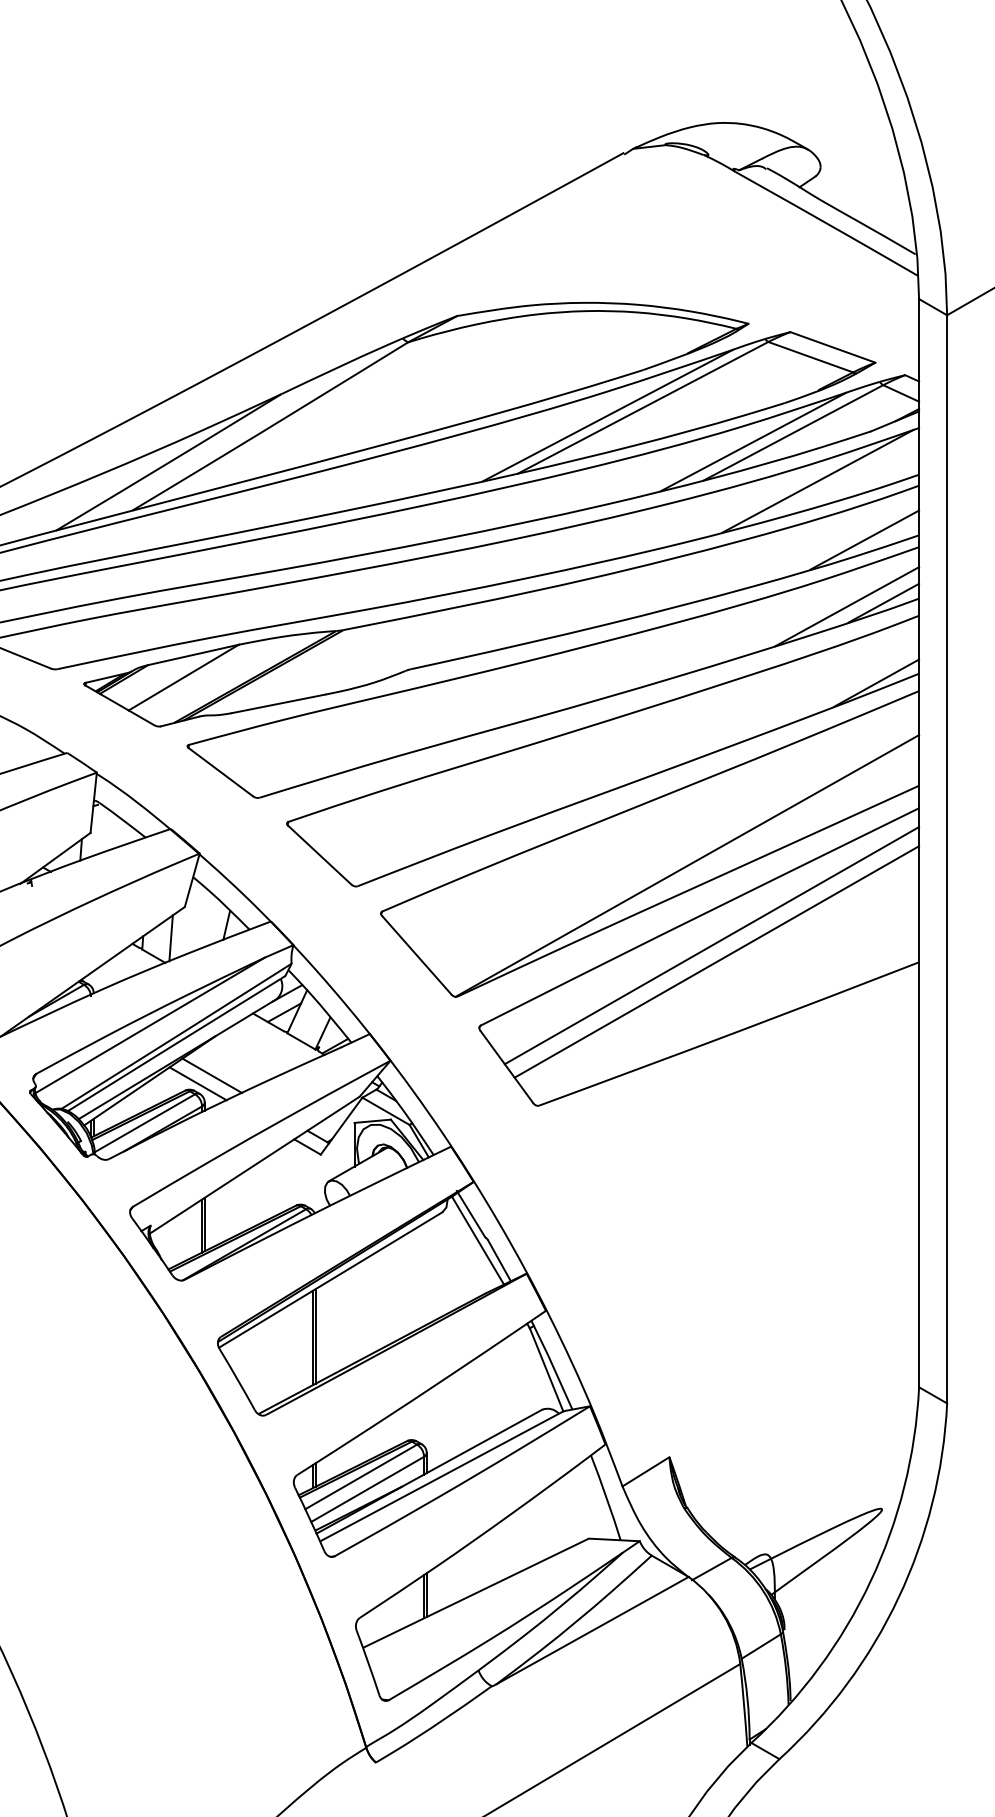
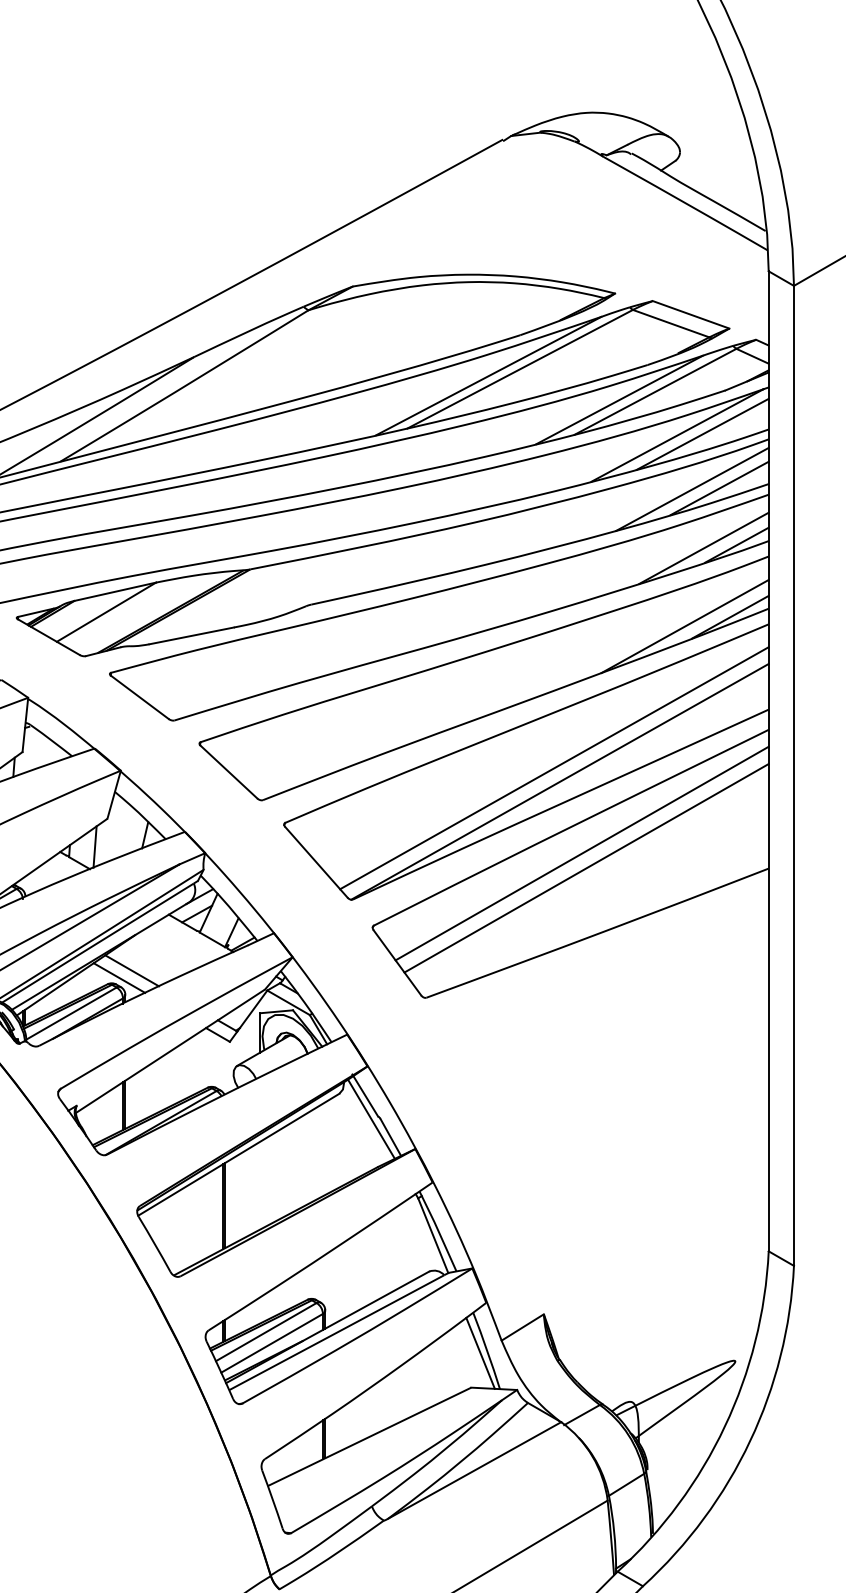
line: (845, 479) -> (702, 433), added
line: (834, 541) -> (692, 489), added
line: (826, 693) -> (685, 626), added
line: (681, 850) -> (554, 767), added
line: (599, 1500) -> (480, 1353), added

